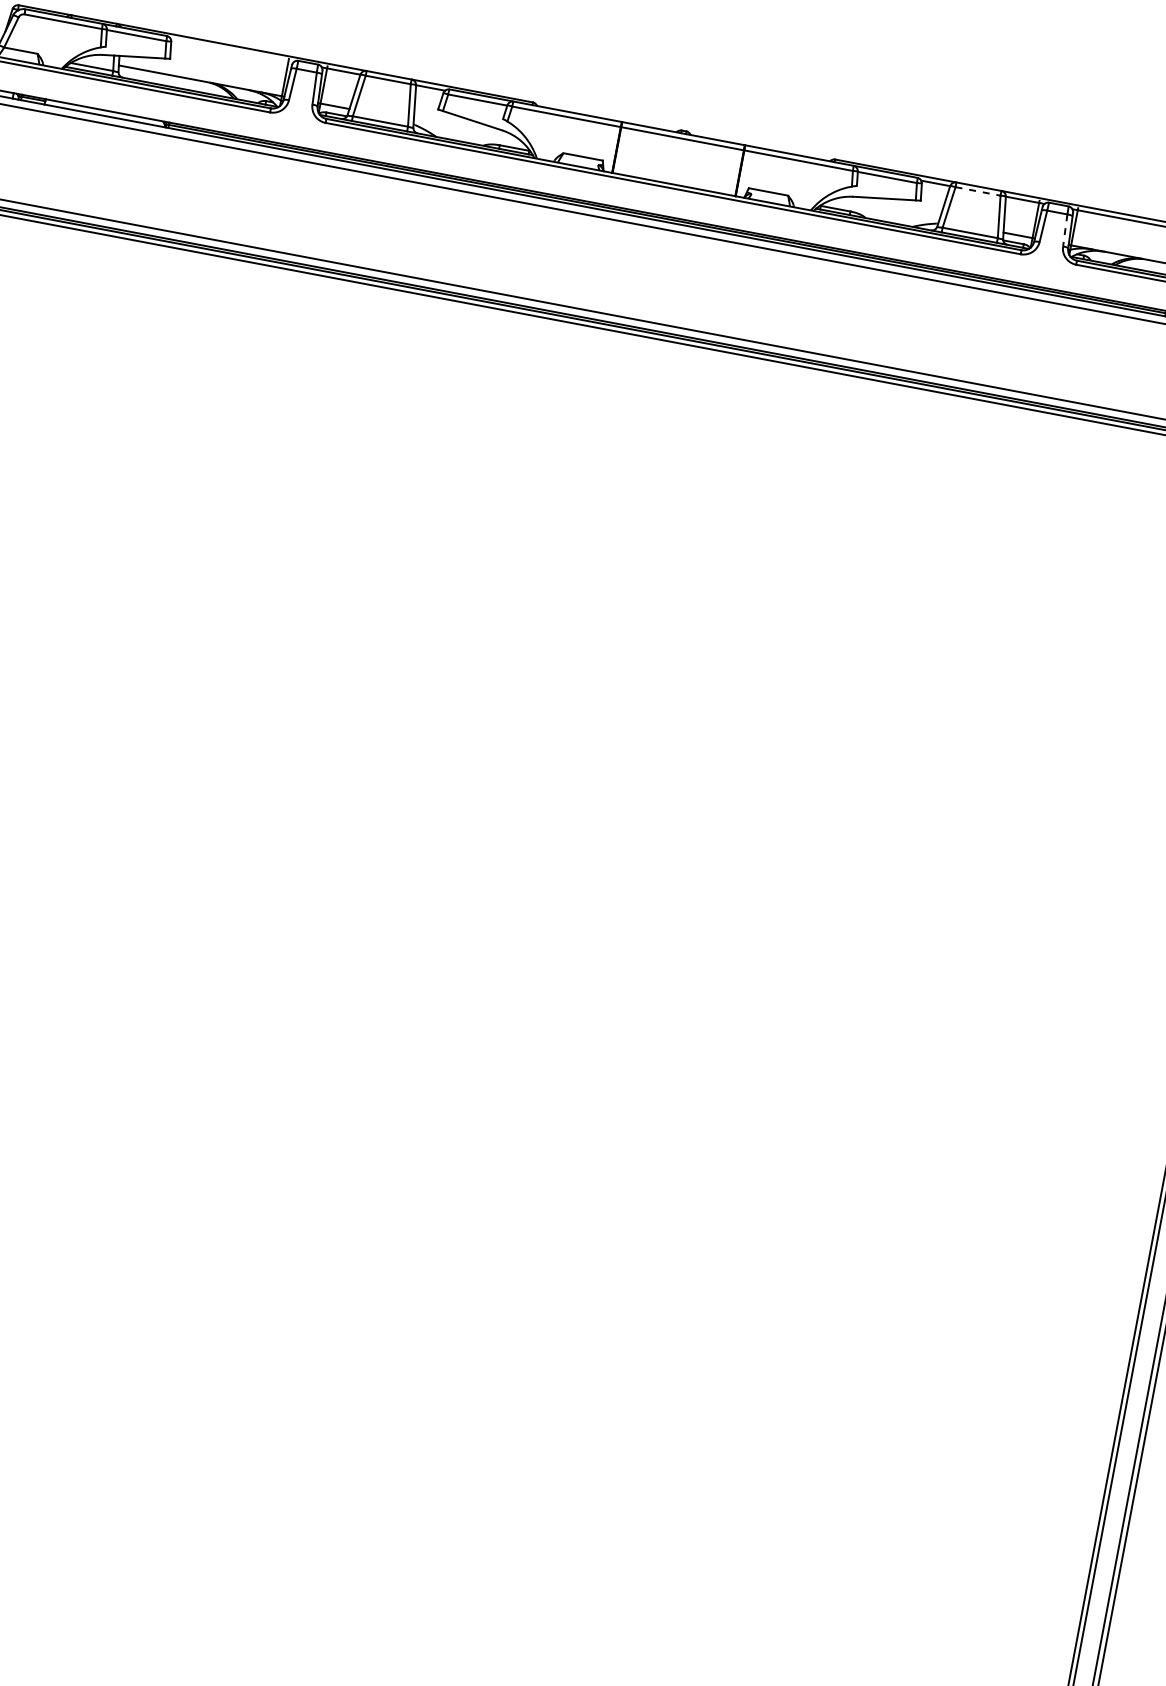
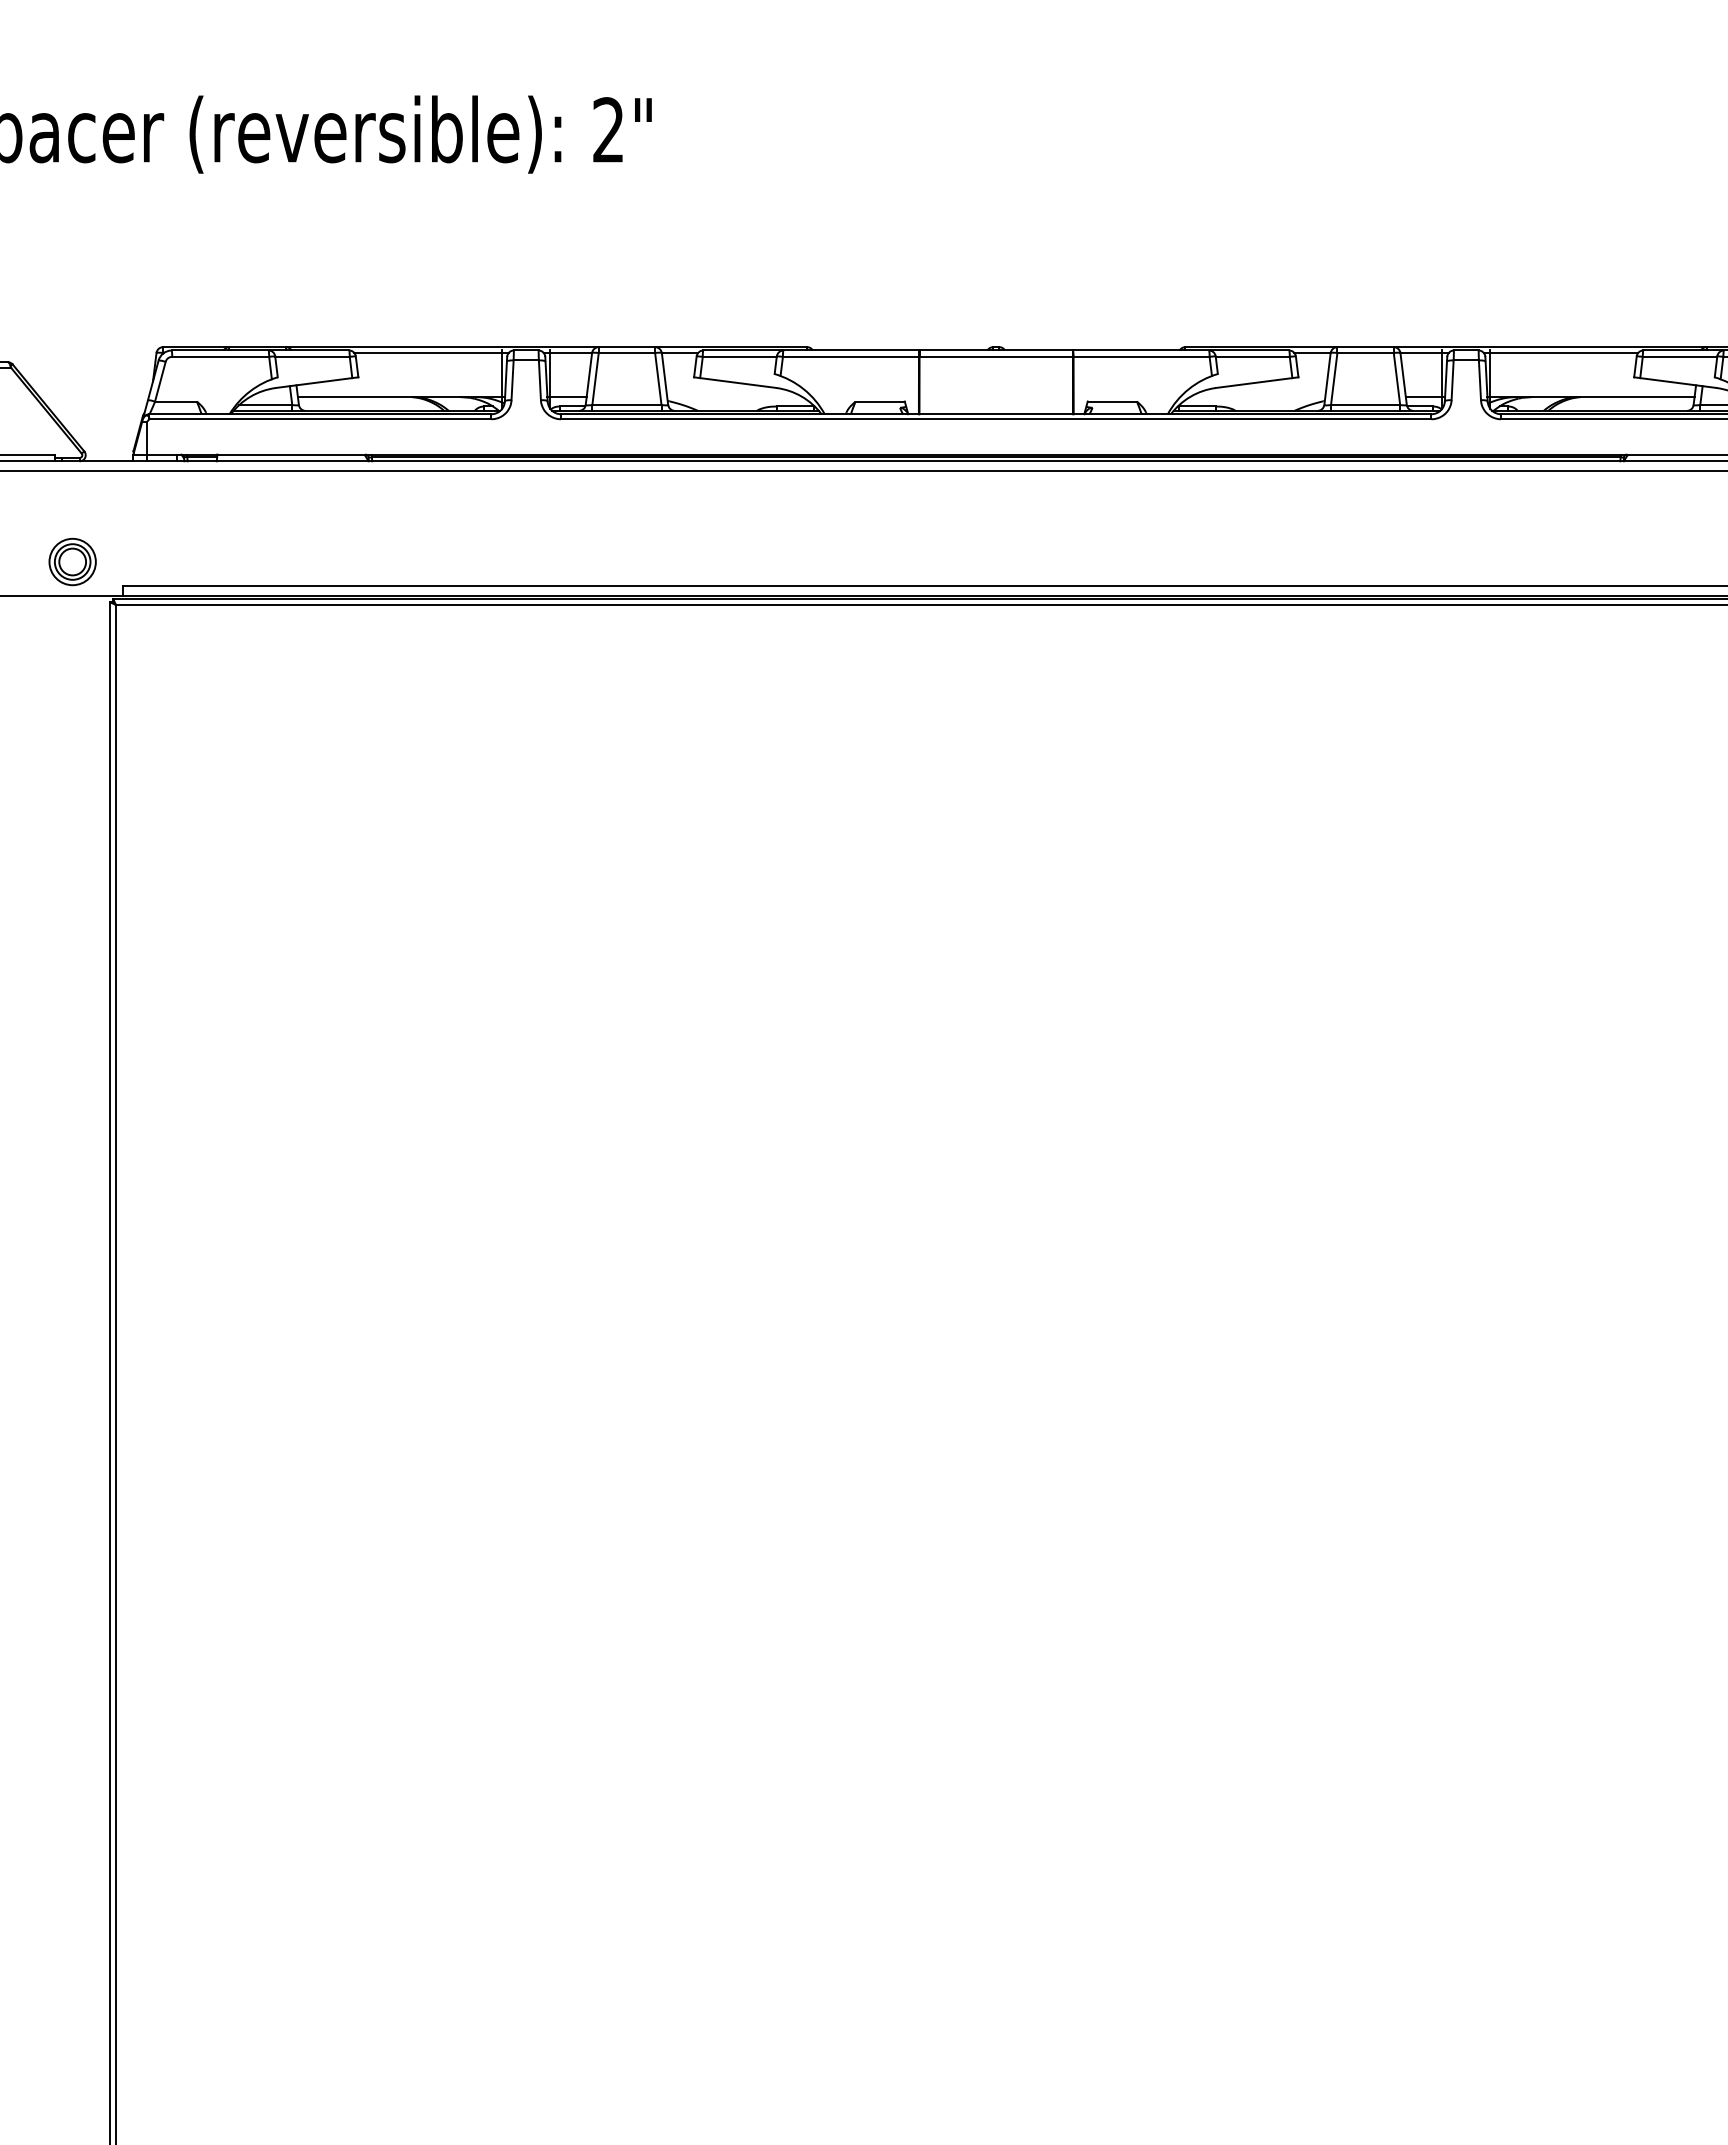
line: (232, 50) -> (431, 353), added
line: (978, 191) -> (1366, 353), dashed -> solid
line: (1064, 230) -> (1479, 380), dashed -> solid

